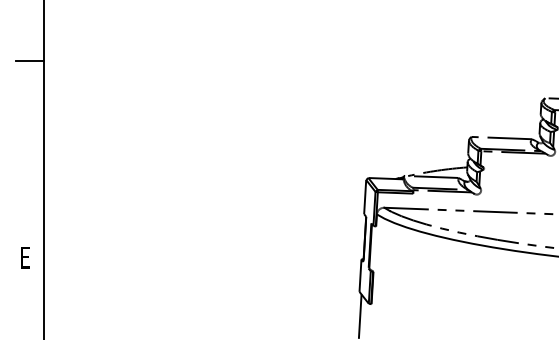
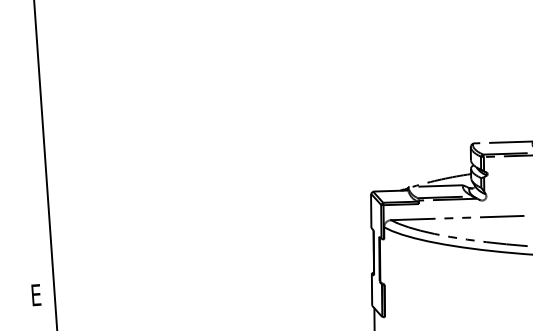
line: (29, 60) -> (26, 98), removed

